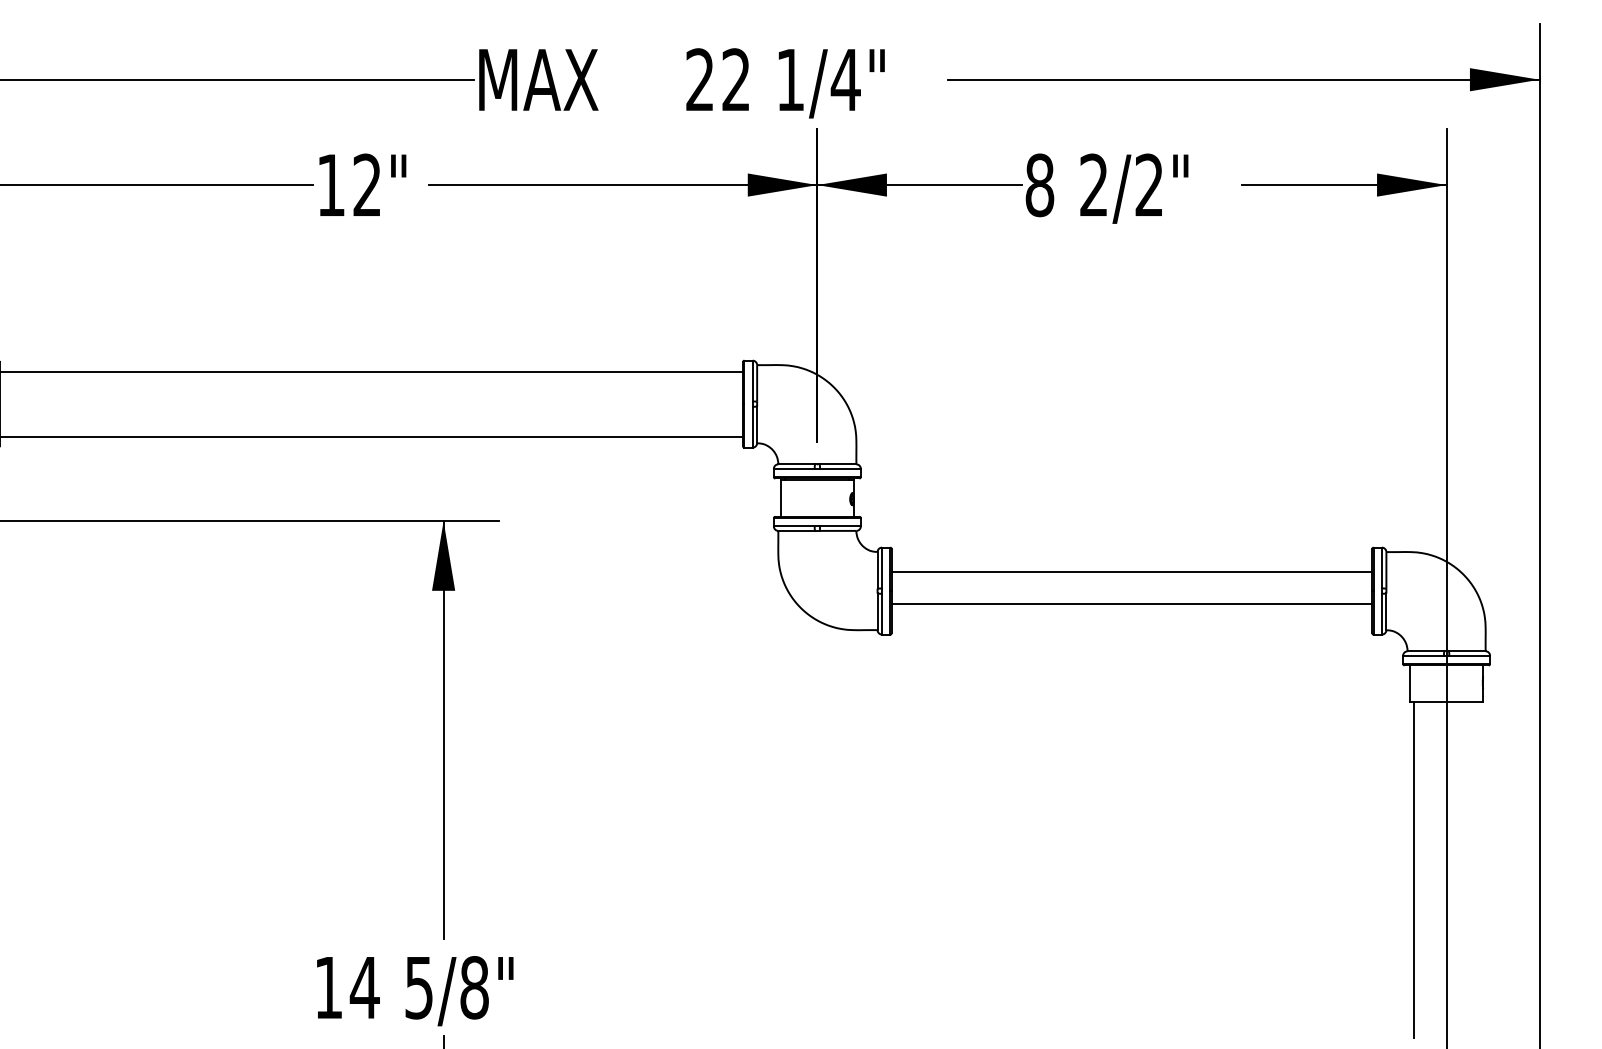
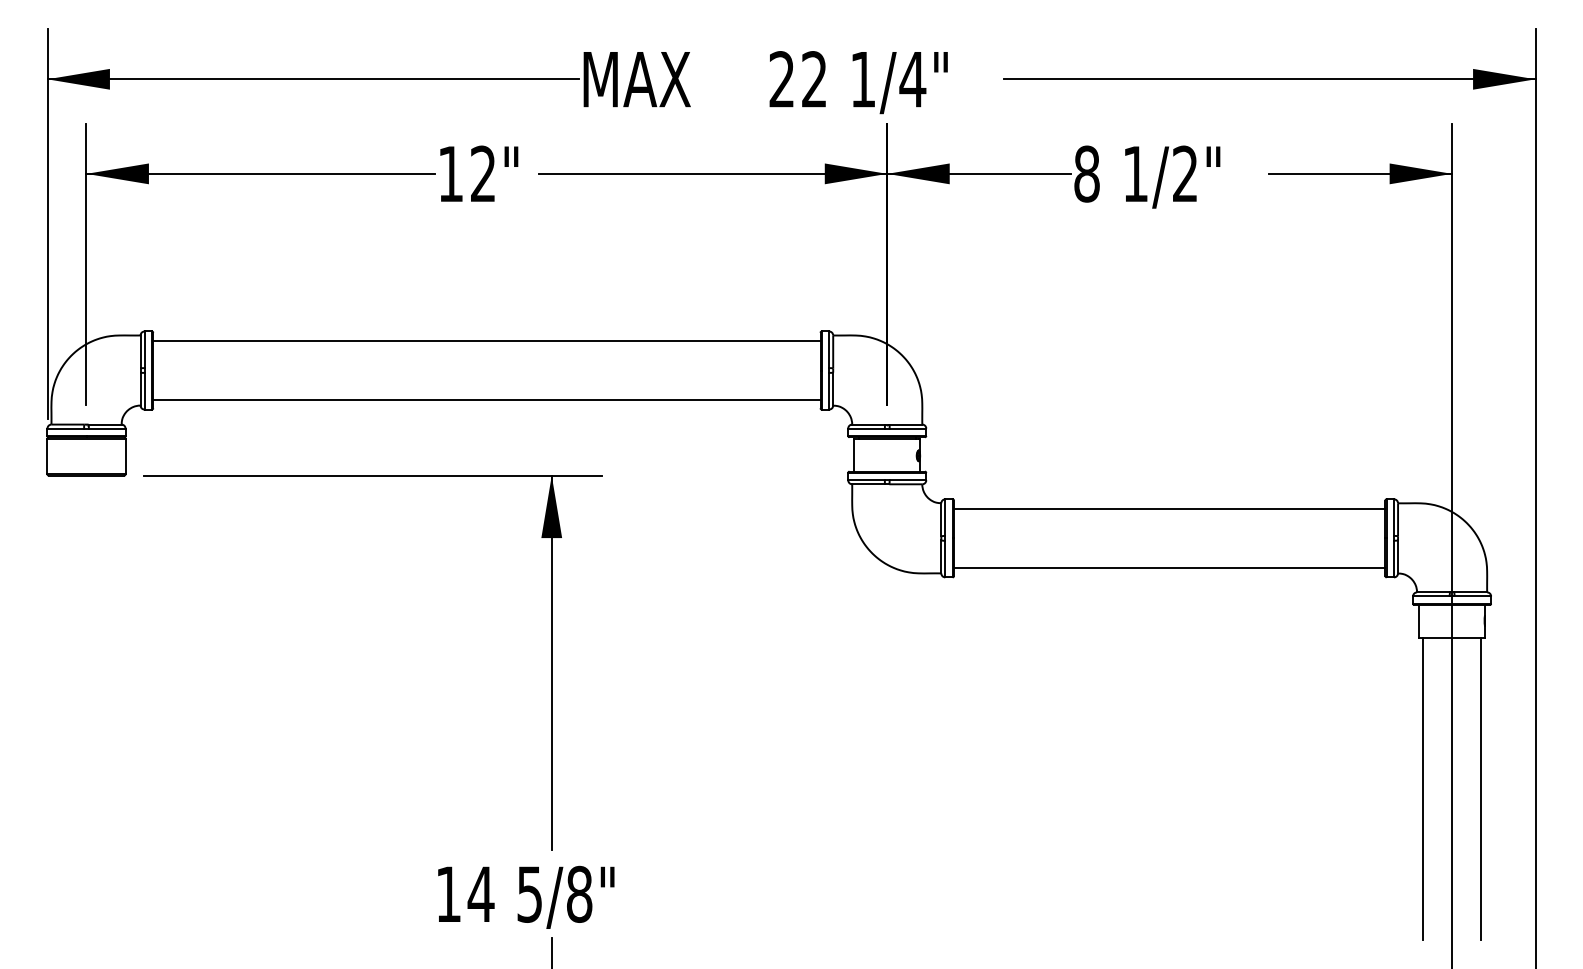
text: (1093, 184) -> (1135, 173), 2/2" -> 1/2"
line: (1131, 572) -> (1169, 567), moved
line: (1131, 604) -> (1169, 509), moved
line: (1479, 869) -> (1481, 788), added

